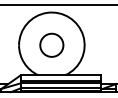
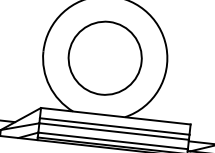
circle: (51, 45) -> (104, 58), size x1.67

